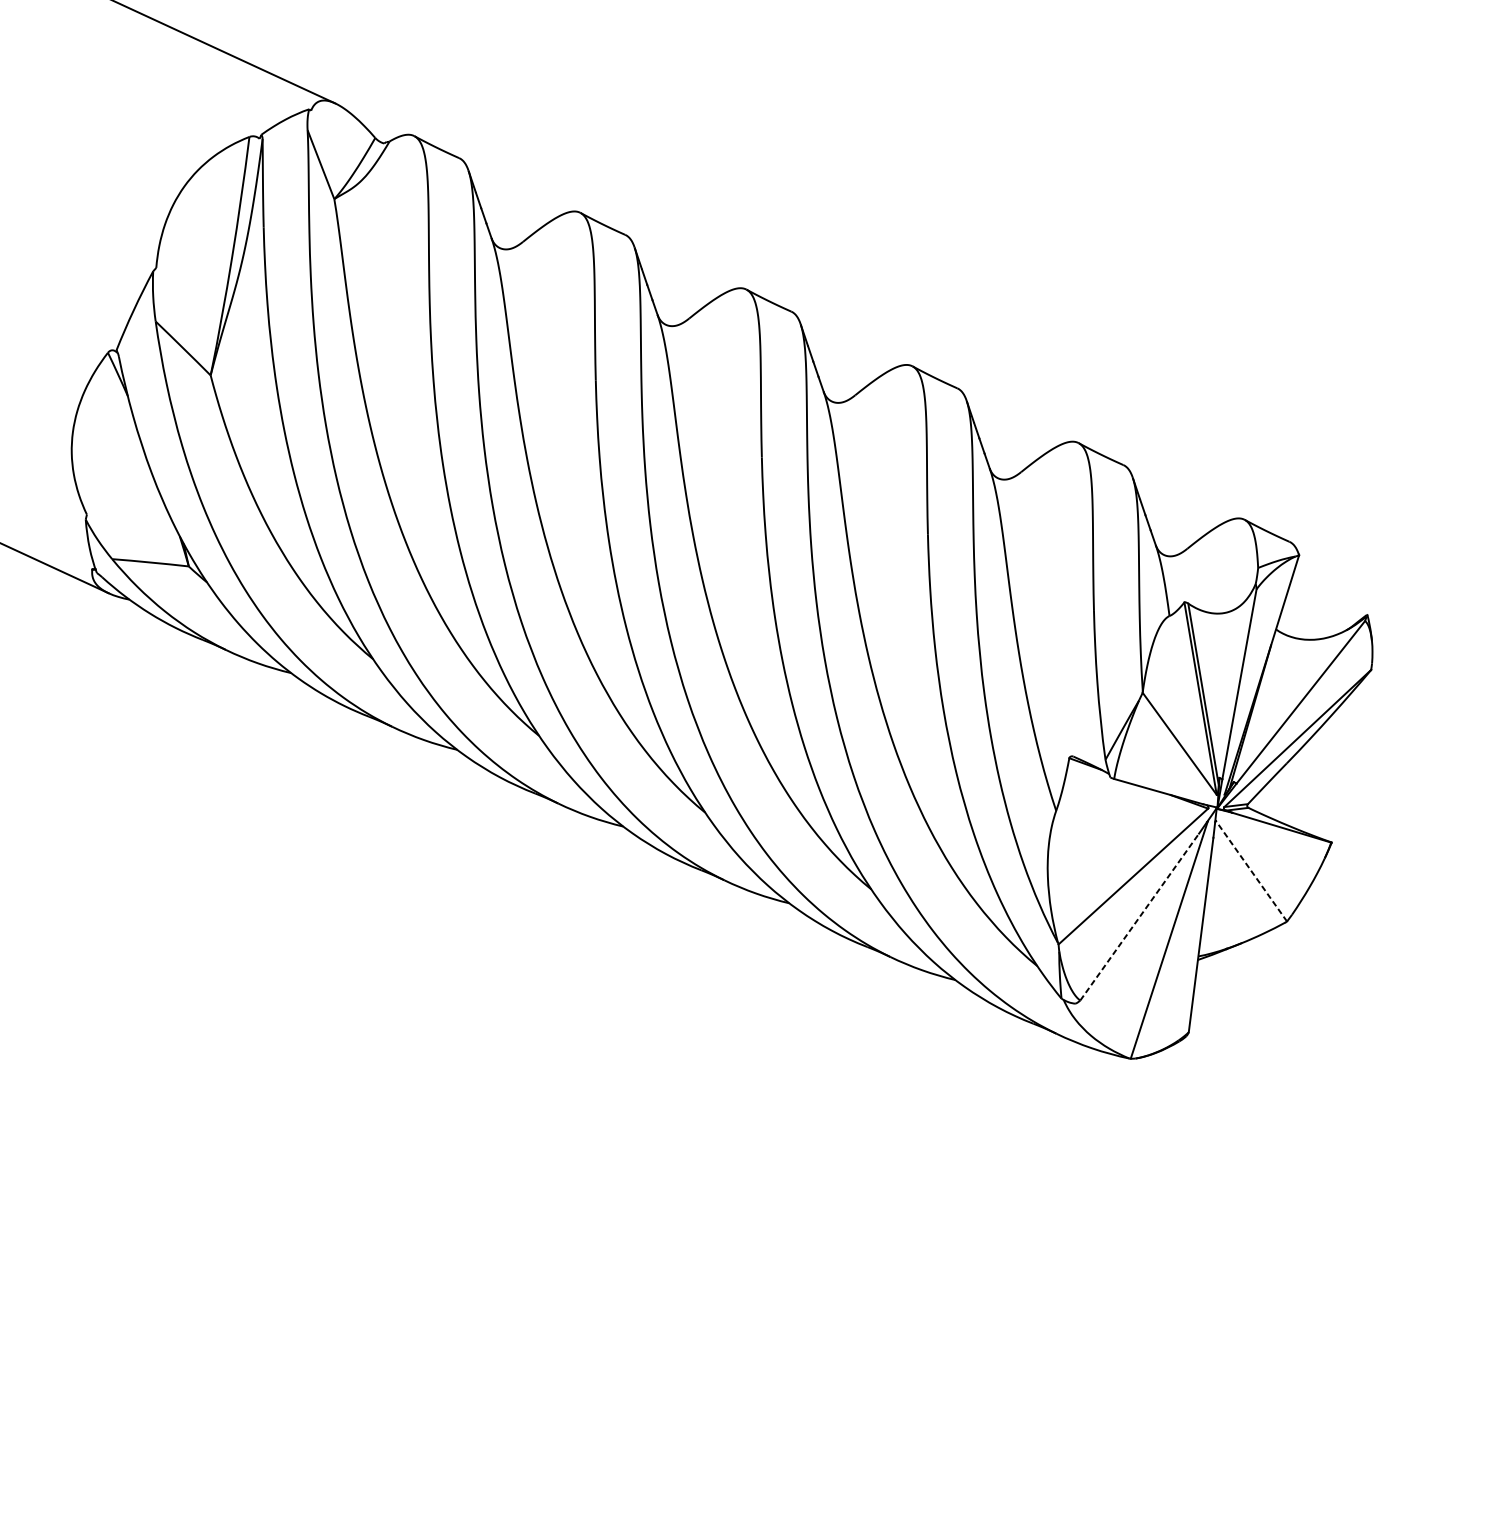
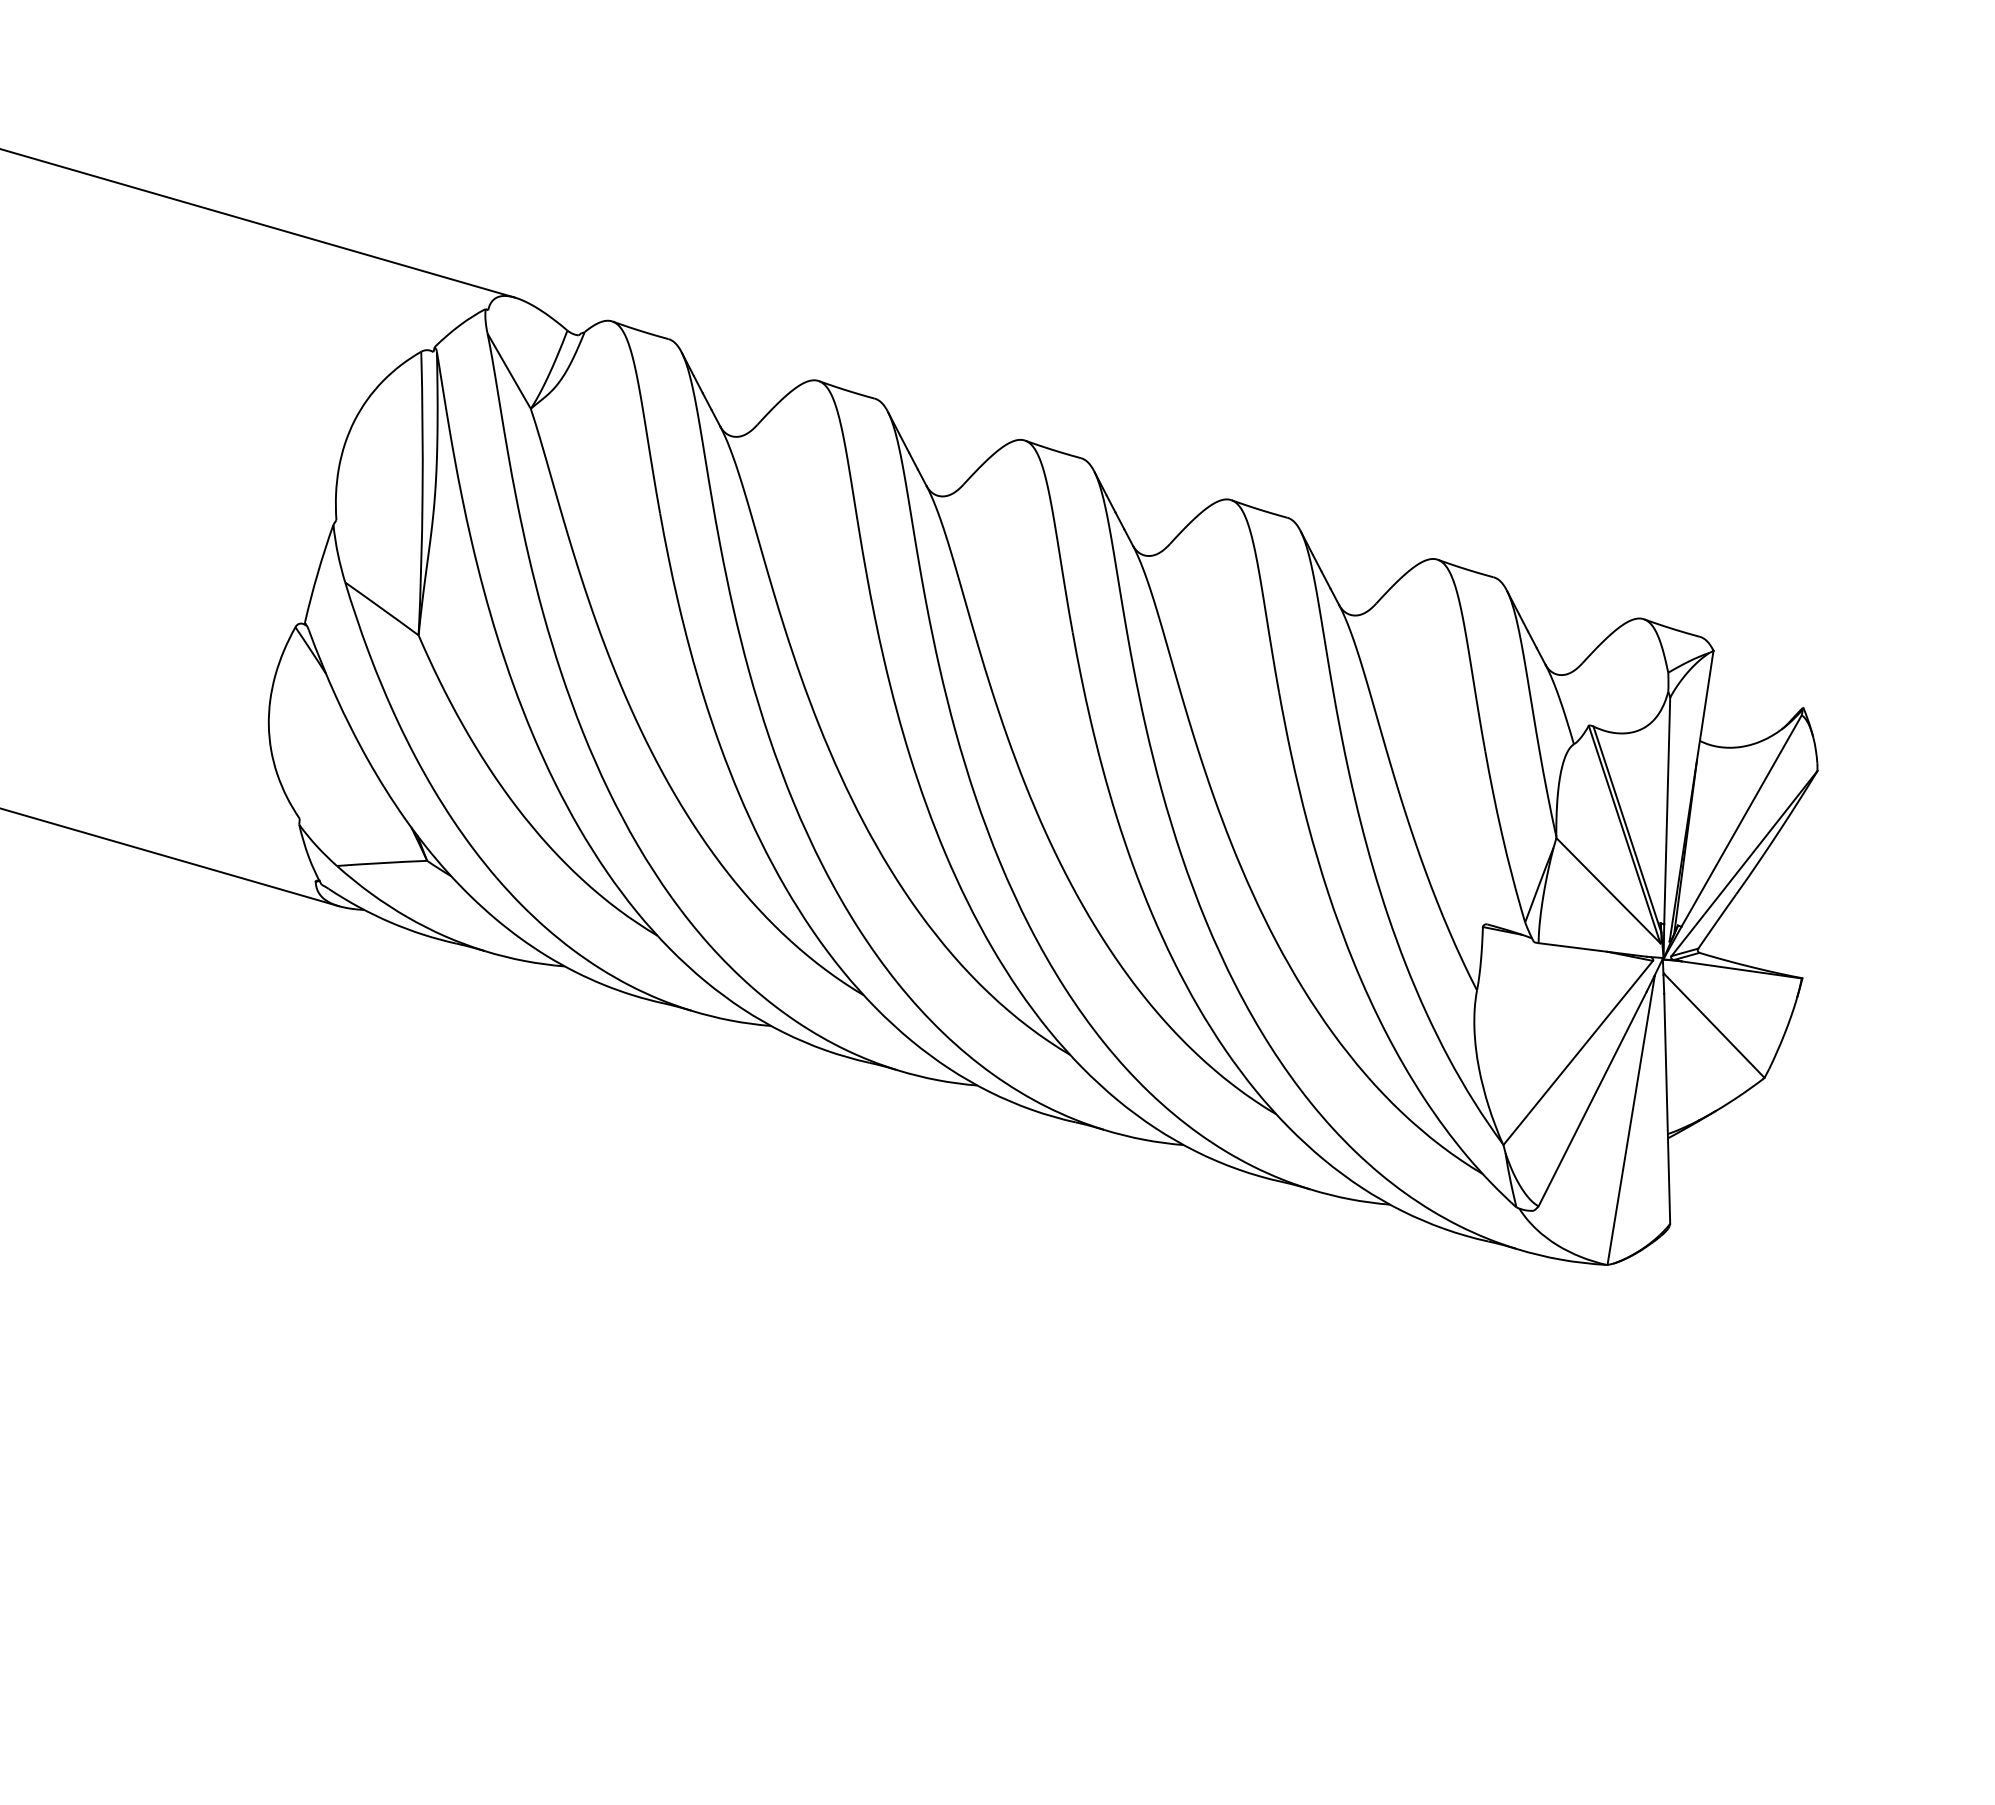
line: (1250, 870) -> (1713, 1025), dashed -> solid
line: (1140, 916) -> (1593, 1098), dashed -> solid

